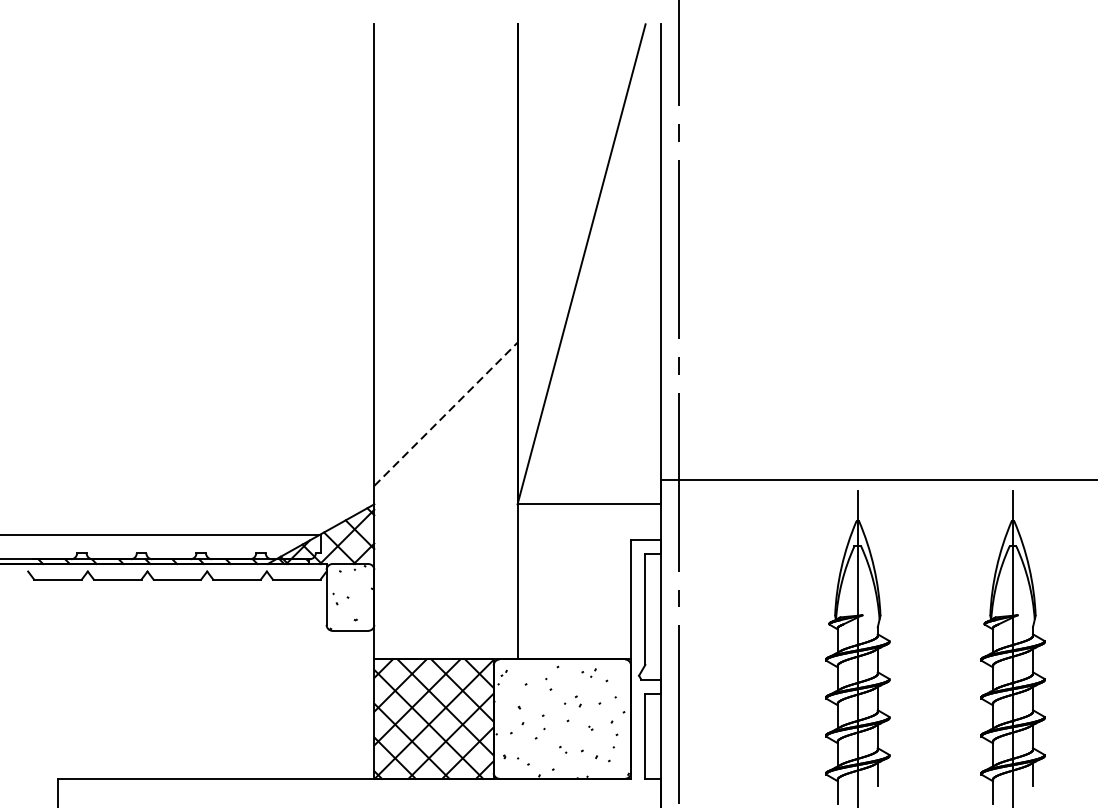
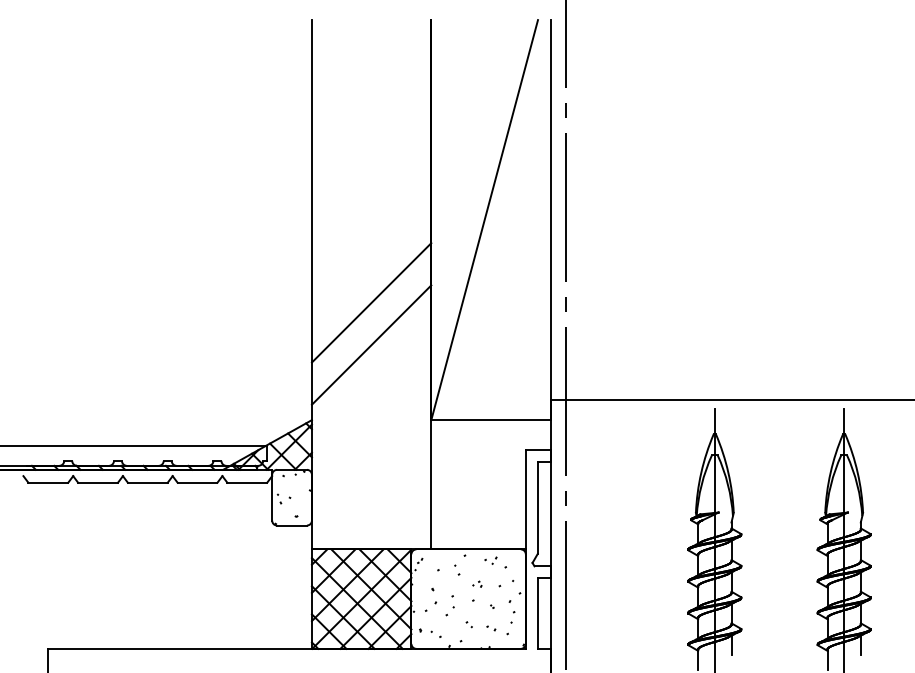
line: (445, 363) -> (371, 302), added
line: (447, 413) -> (372, 344), dashed -> solid
part: (573, 700) -> (477, 583), size x0.62
part: (589, 754) -> (491, 628), size x0.62

